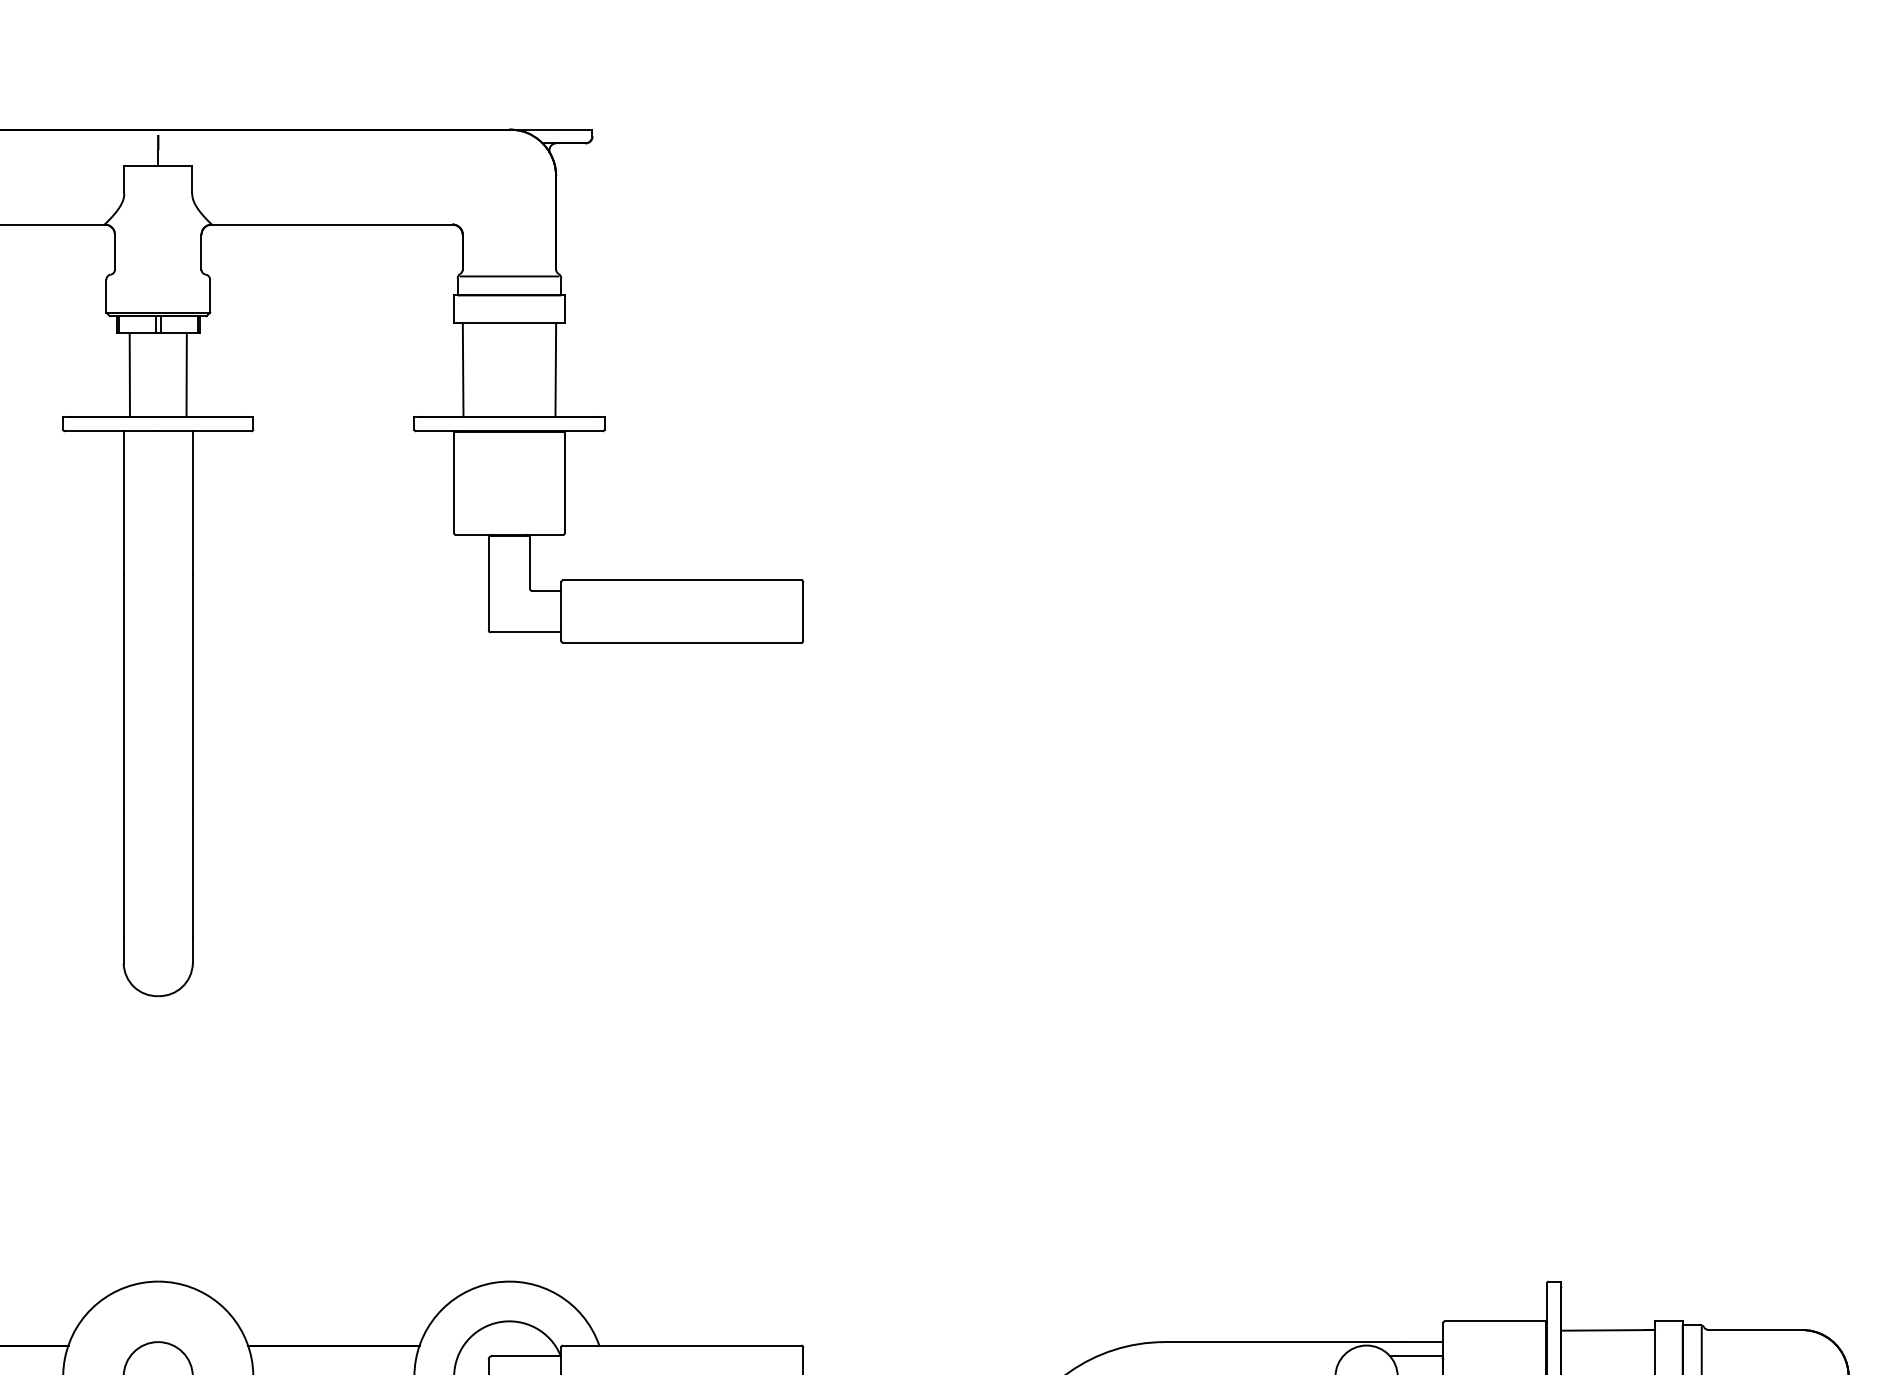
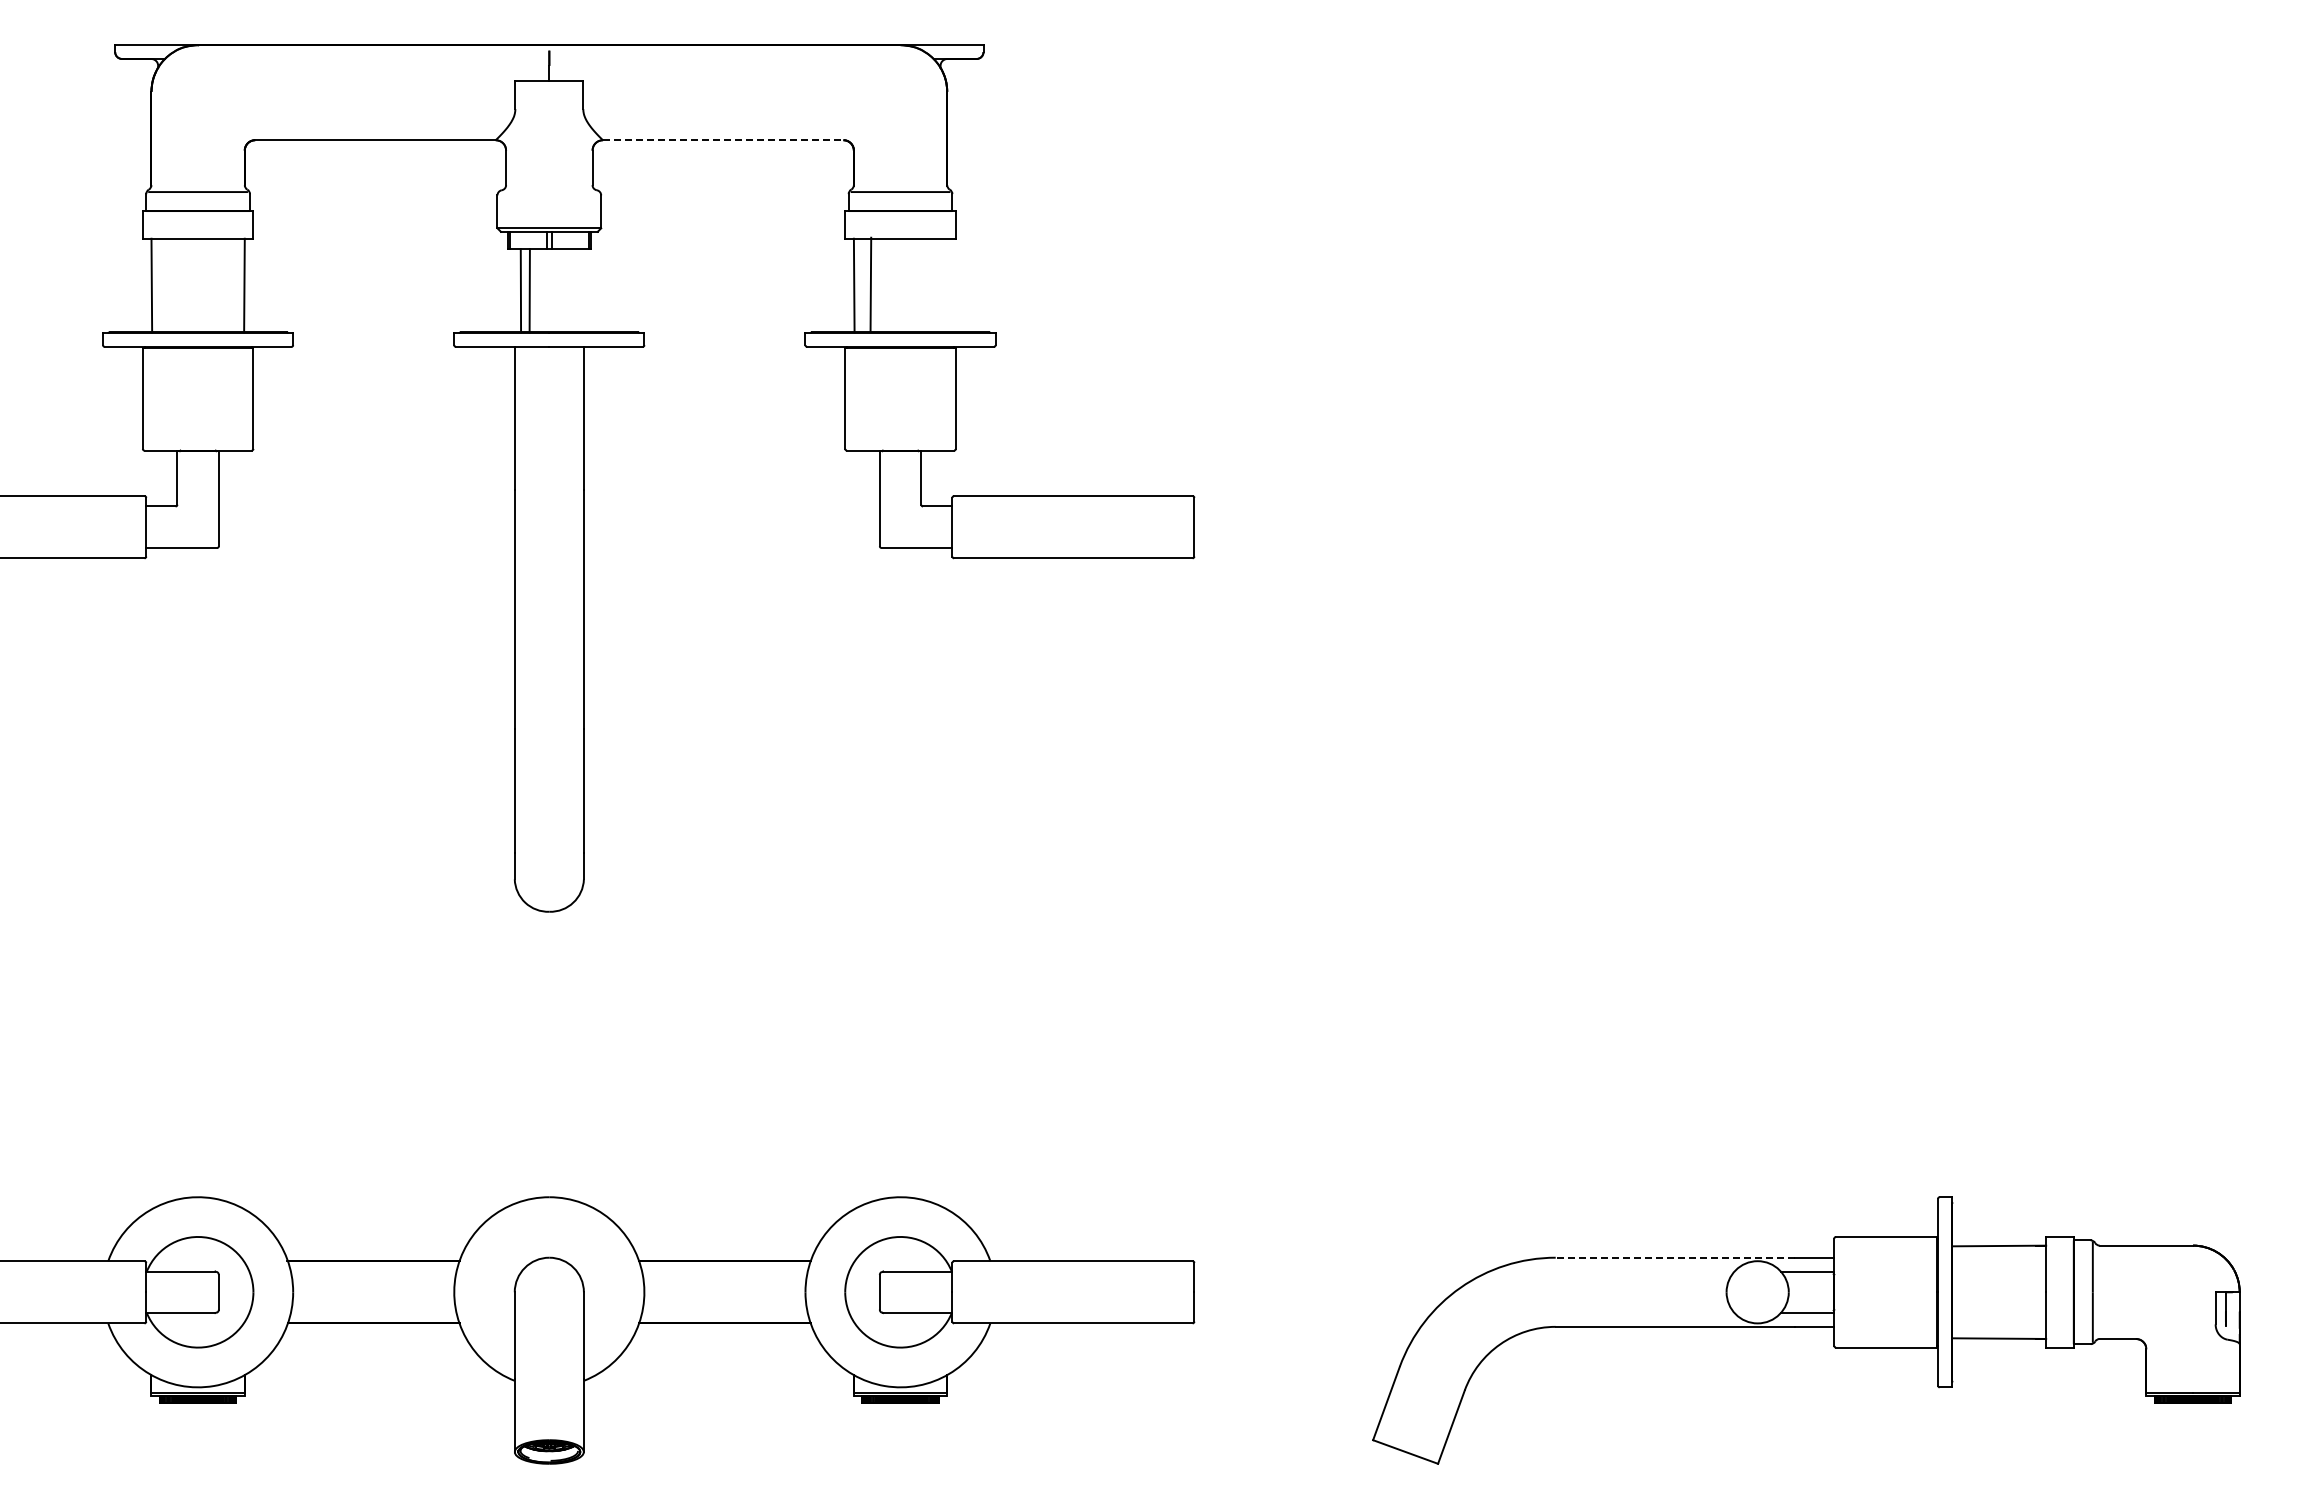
line: (332, 224) -> (723, 140), solid -> dashed
line: (555, 369) -> (870, 284), moved
line: (186, 374) -> (529, 290), moved
line: (1283, 1341) -> (1674, 1257), solid -> dashed

